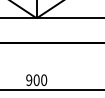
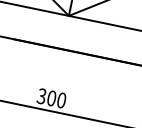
text: (29, 79) -> (42, 95), 900 -> 300

